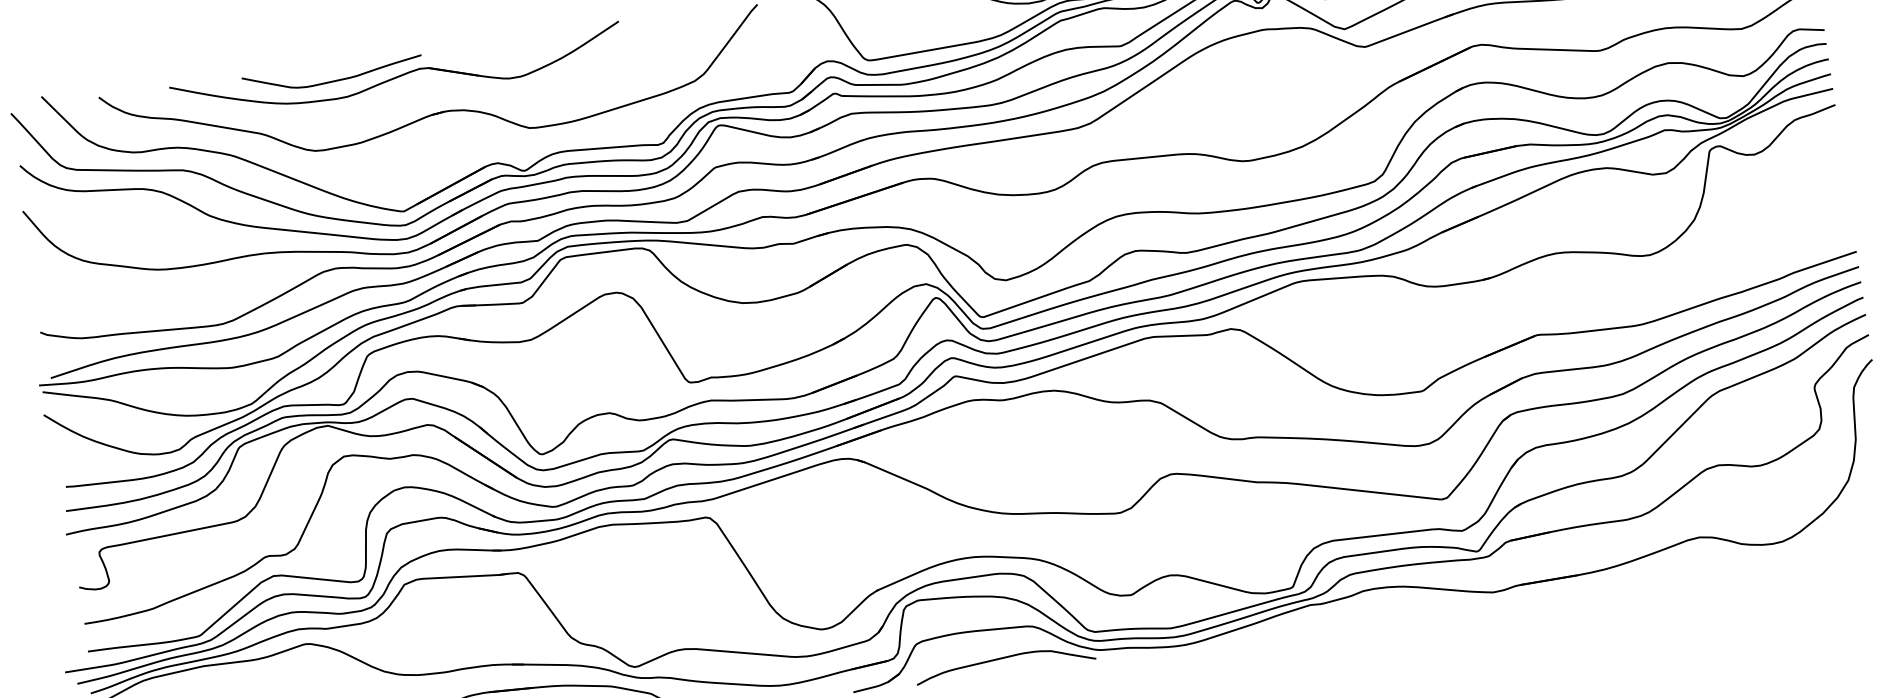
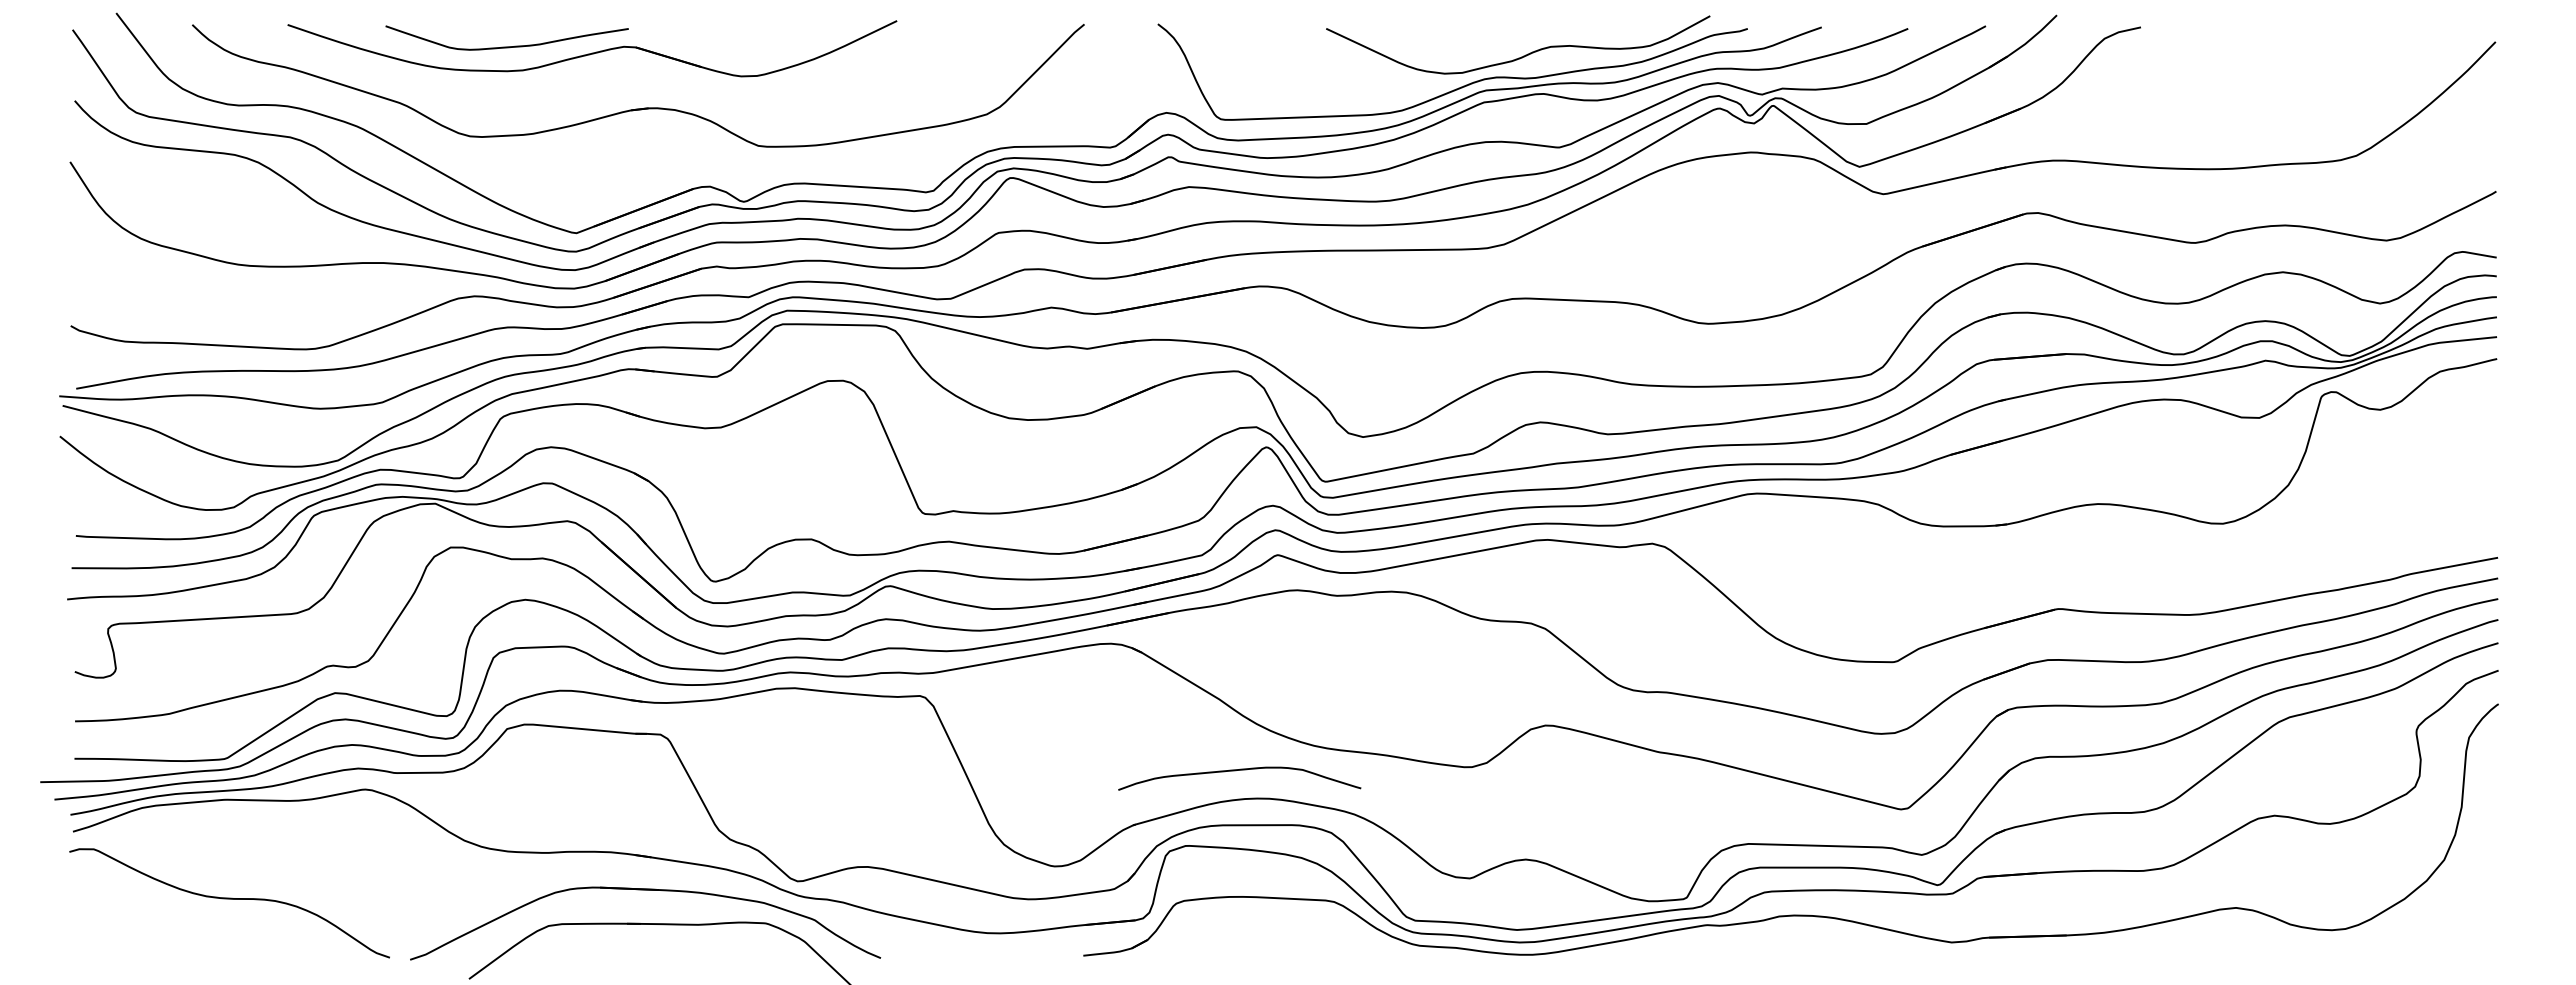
curve: (1004, 658) -> (1239, 770), moved

